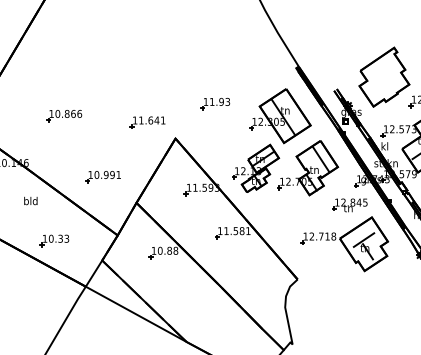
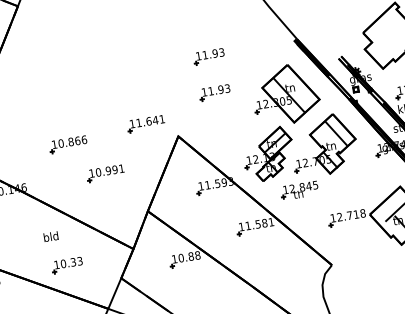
part: (215, 69) -> (209, 56), added
part: (64, 116) -> (68, 145), moved
part: (102, 177) -> (104, 174), moved
text: (30, 200) -> (50, 236), moved
part: (349, 205) -> (299, 190), moved

